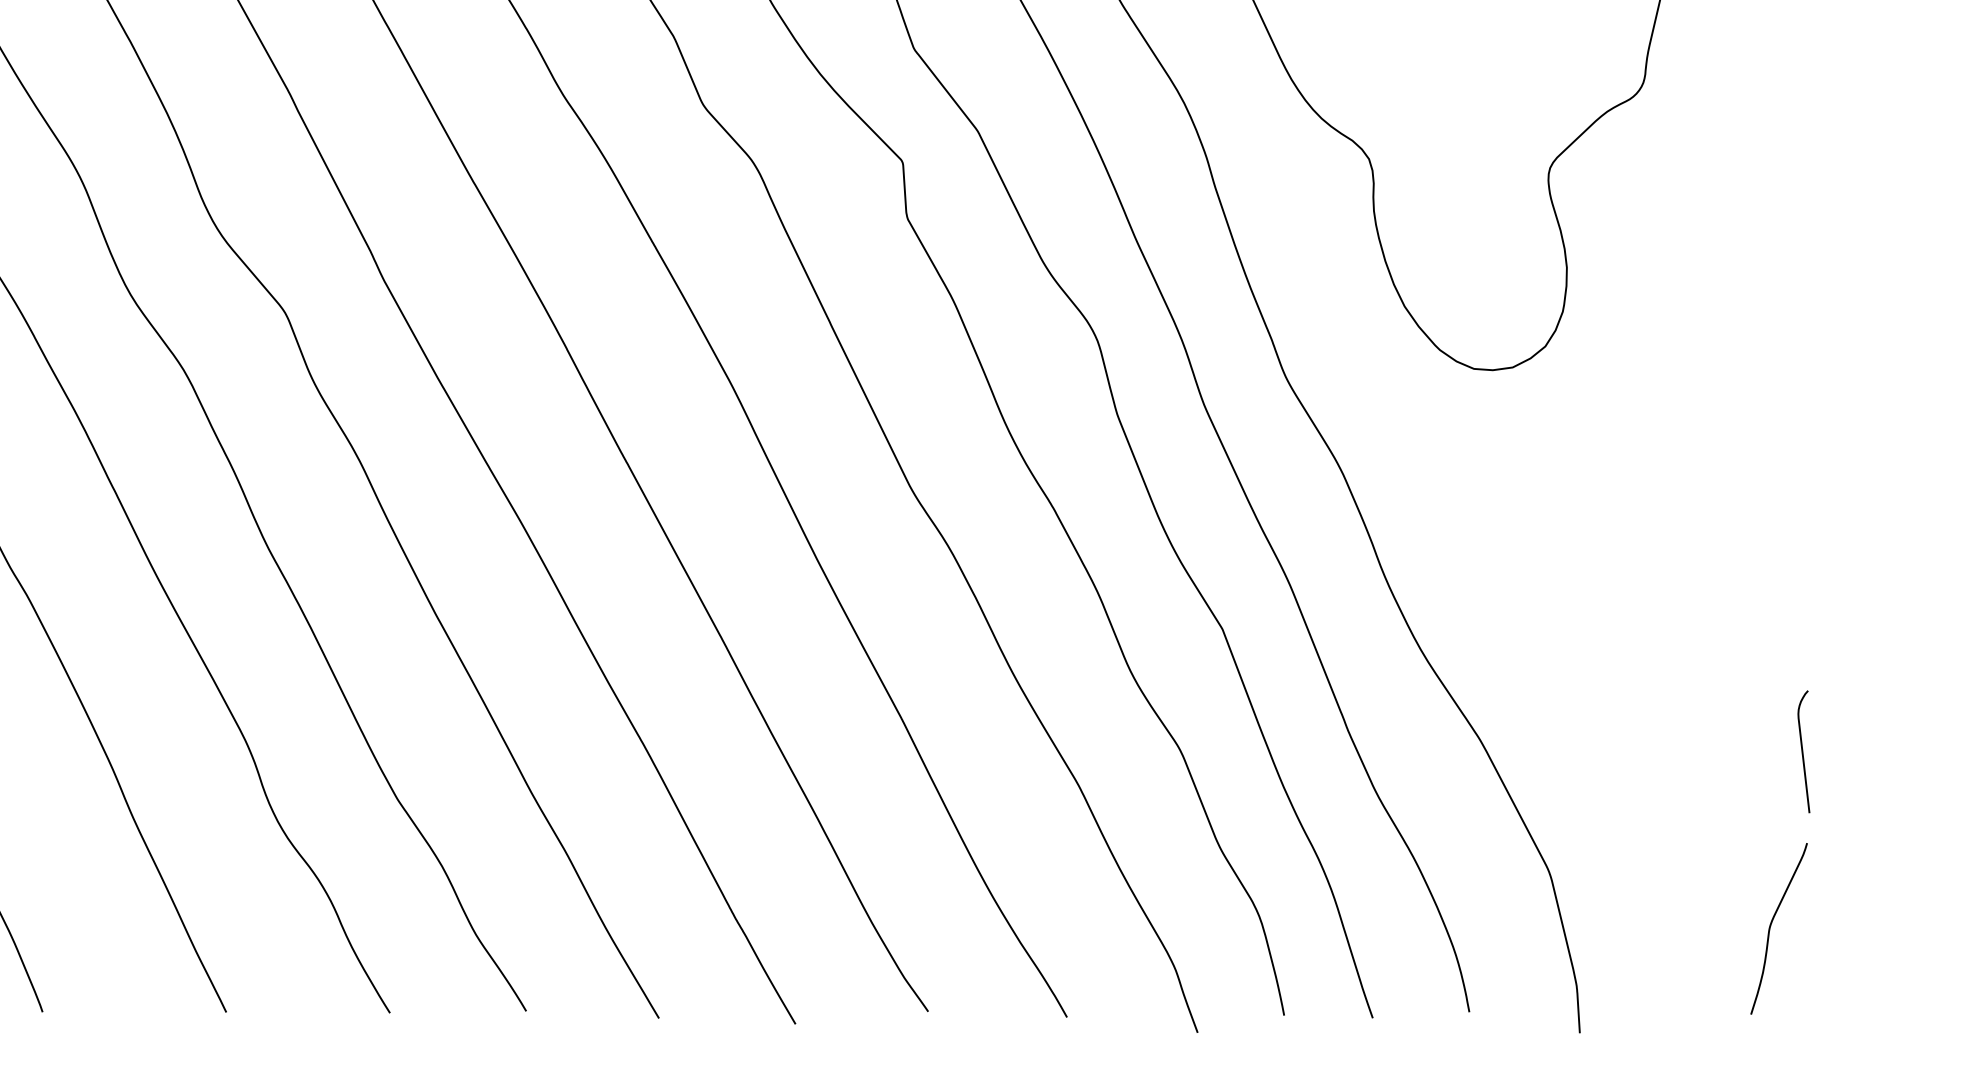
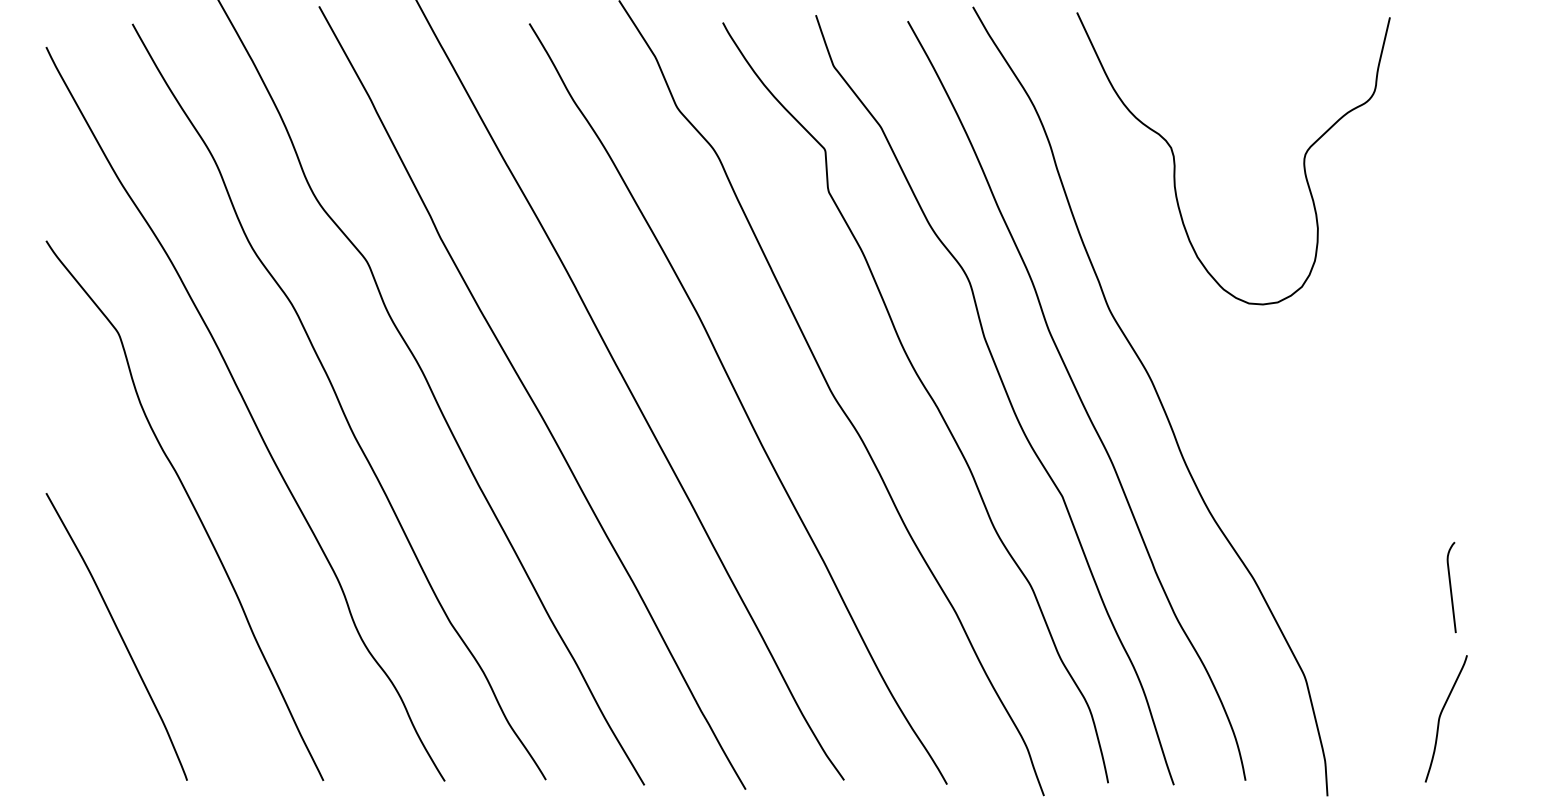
curve: (1803, 751) -> (1451, 587), moved
curve: (1772, 924) -> (1441, 715), moved

